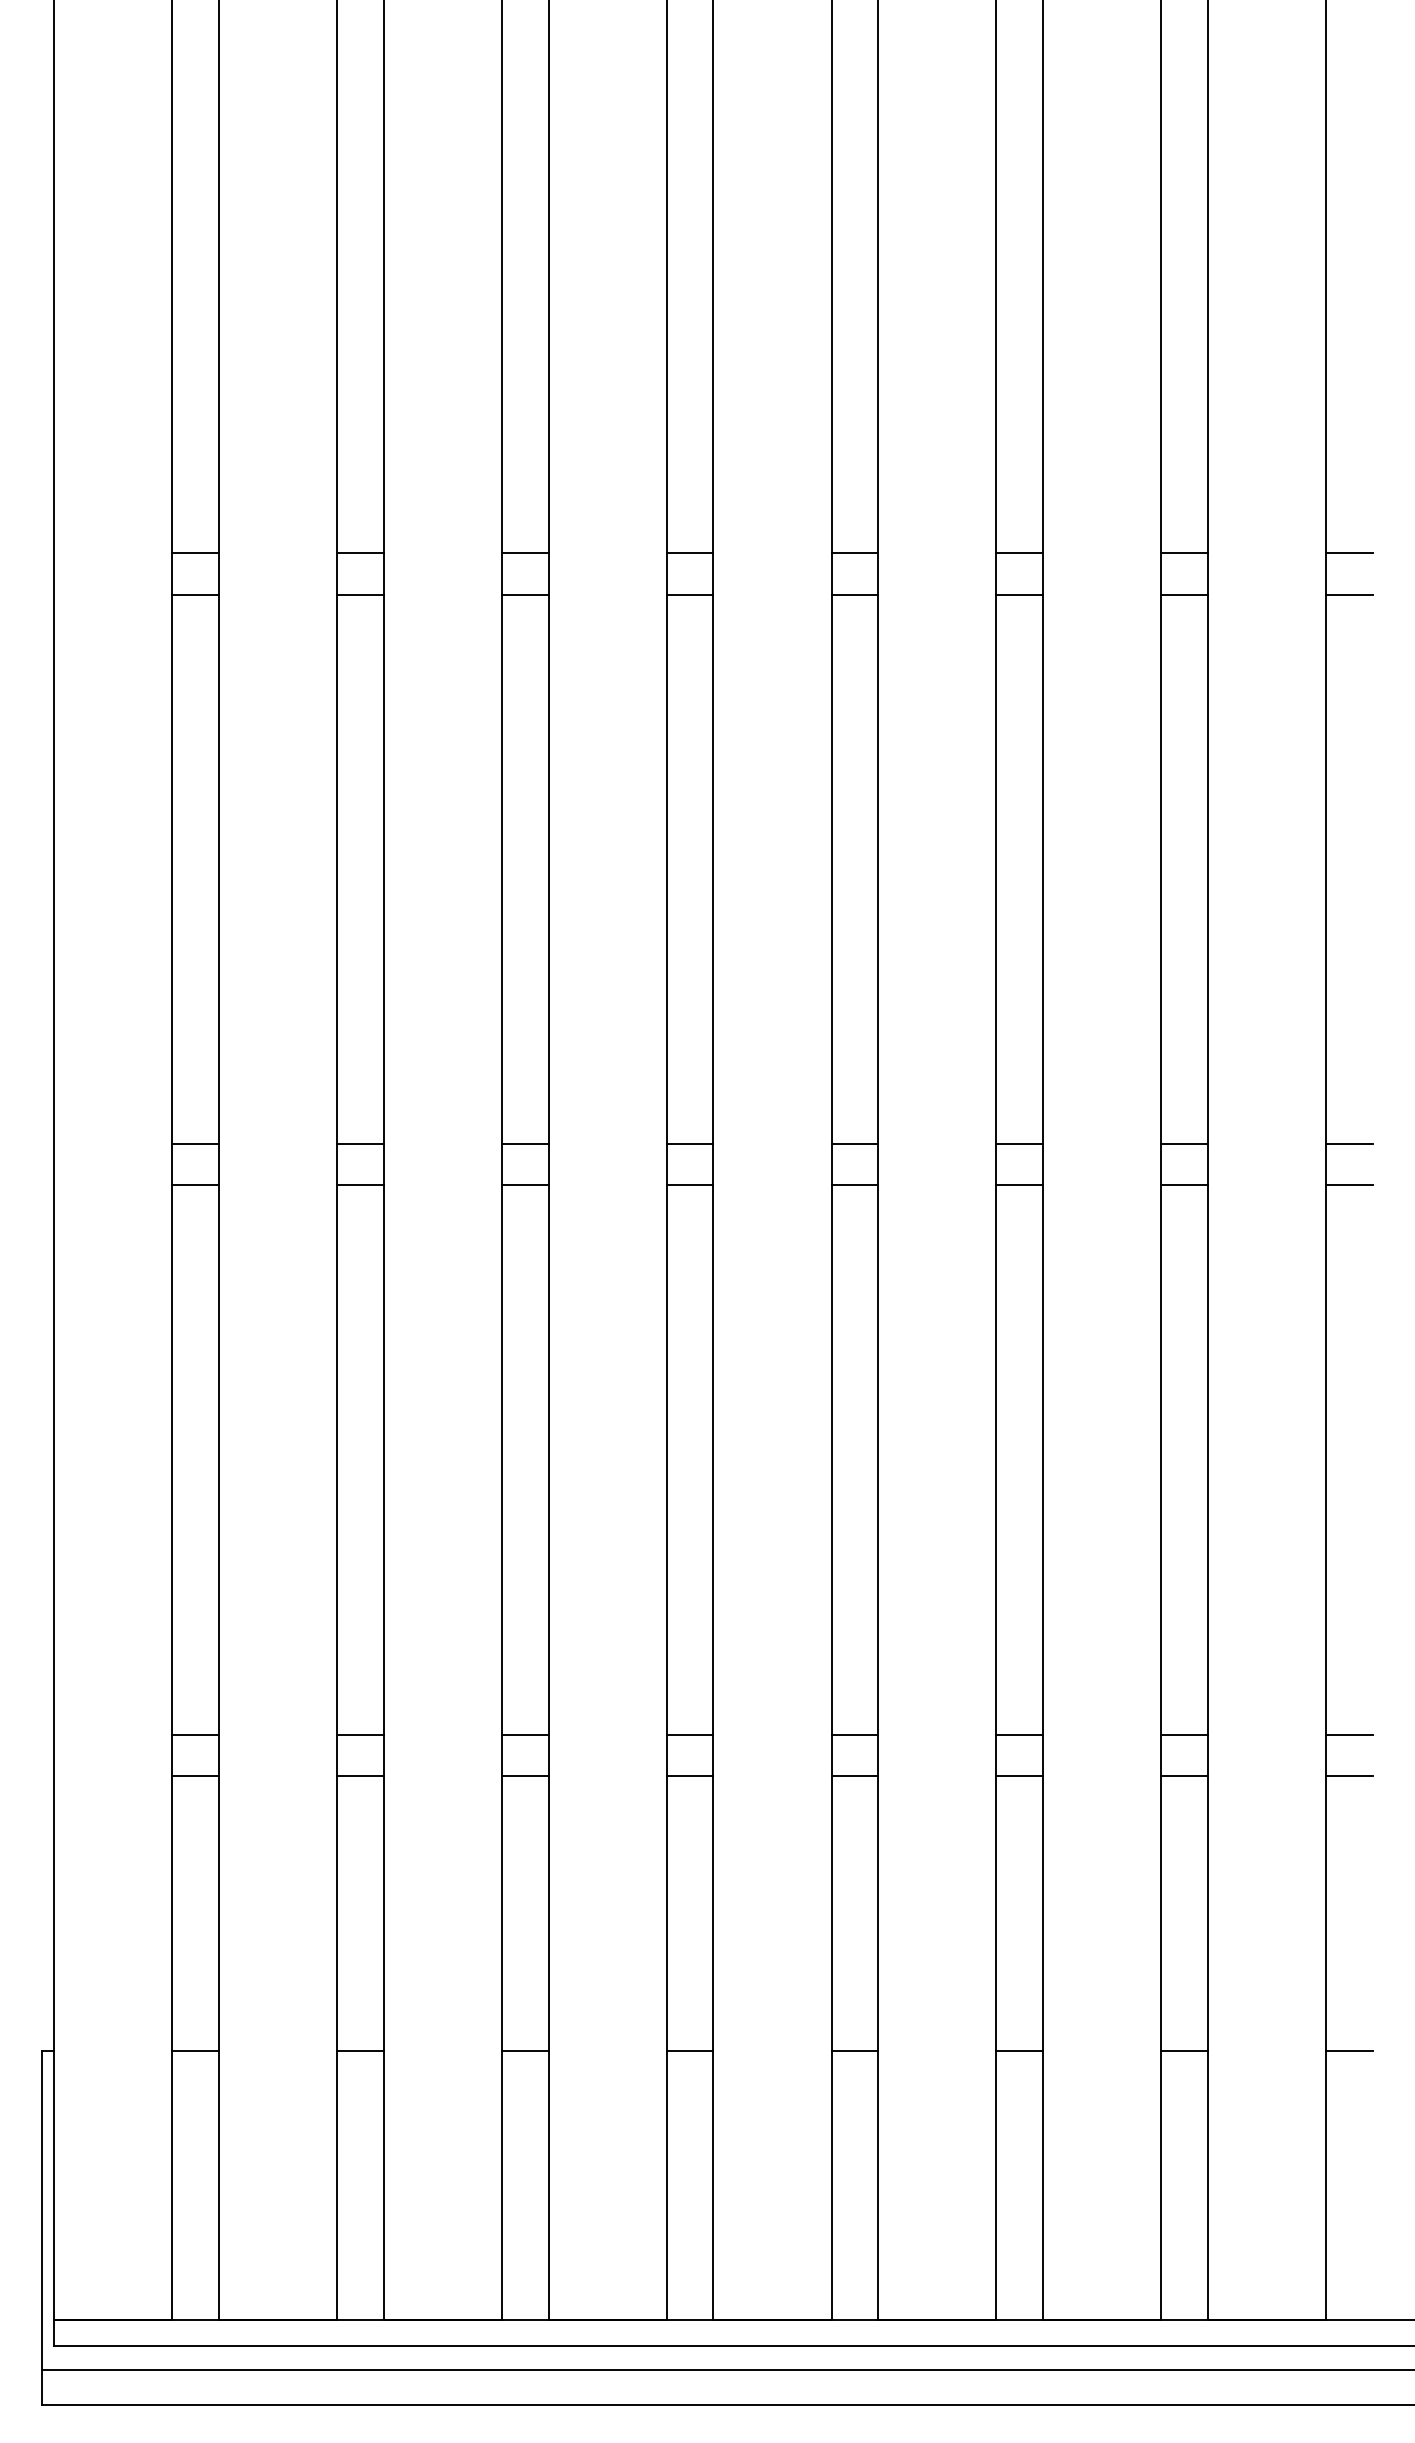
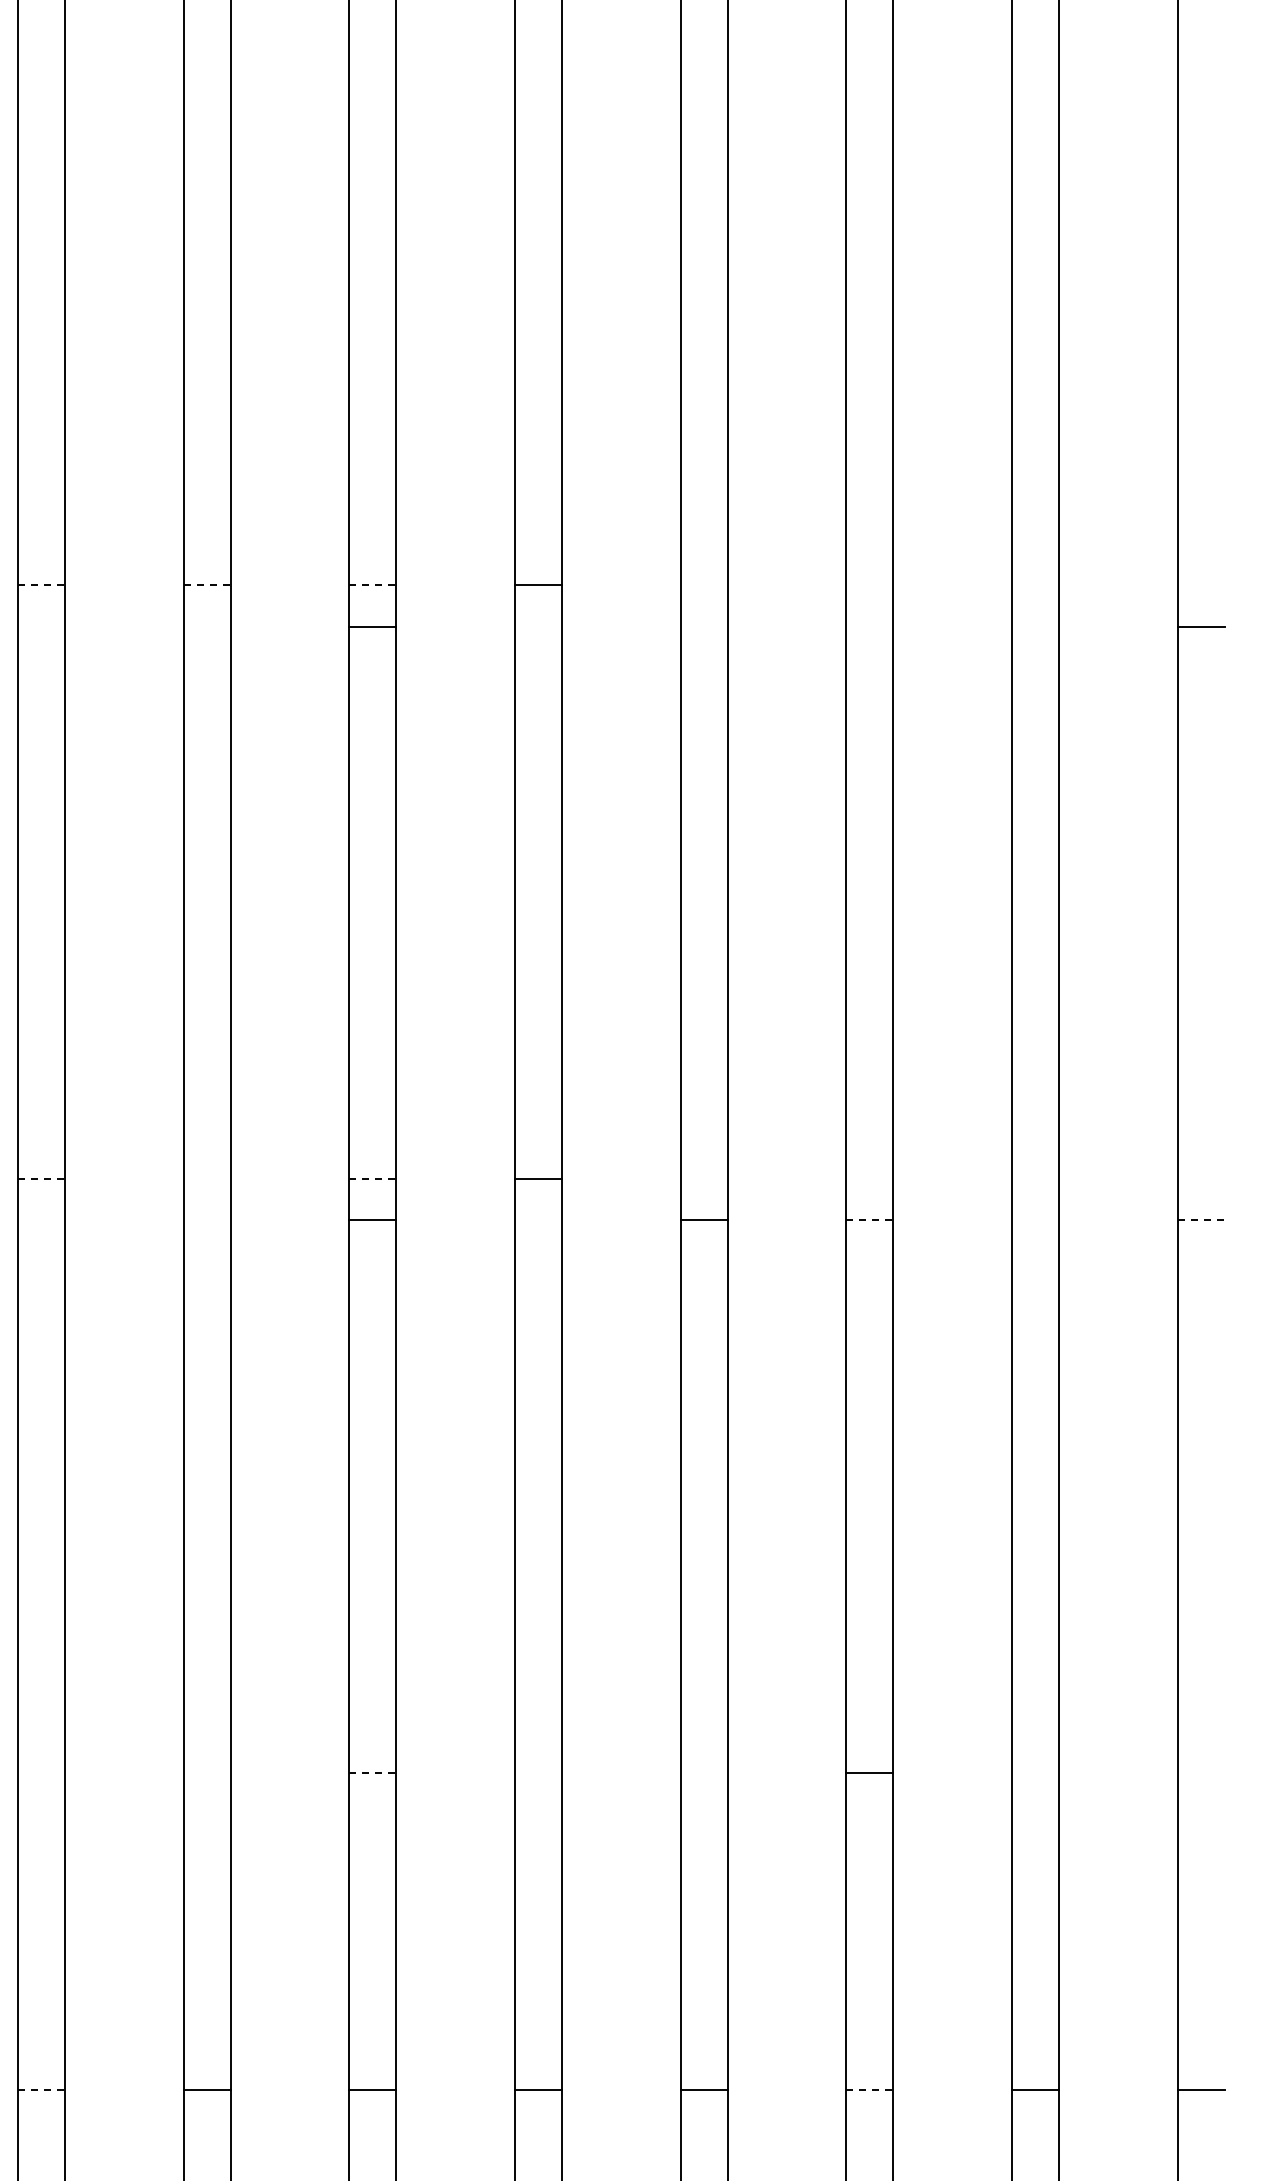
line: (196, 553) -> (42, 585), solid -> dashed
line: (360, 553) -> (207, 585), solid -> dashed
line: (525, 553) -> (373, 585), solid -> dashed
line: (854, 553) -> (703, 585), removed
line: (1019, 553) -> (869, 585), removed
line: (1184, 553) -> (1035, 585), removed
line: (1348, 553) -> (1200, 585), removed
line: (195, 594) -> (41, 626), removed
line: (360, 594) -> (207, 626), removed
line: (689, 594) -> (537, 626), removed
line: (854, 594) -> (703, 626), removed
line: (1019, 594) -> (869, 626), removed
line: (1184, 594) -> (1035, 626), removed
line: (196, 1144) -> (42, 1179), solid -> dashed
line: (360, 1144) -> (207, 1179), removed
line: (525, 1144) -> (373, 1179), solid -> dashed
line: (854, 1144) -> (703, 1179), removed
line: (1019, 1144) -> (869, 1179), removed
line: (1184, 1144) -> (1035, 1179), removed
line: (1348, 1144) -> (1200, 1179), removed
line: (195, 1185) -> (41, 1220), removed
line: (360, 1185) -> (207, 1220), removed
line: (689, 1185) -> (537, 1220), removed
line: (1020, 1185) -> (870, 1220), solid -> dashed
line: (1184, 1185) -> (1035, 1220), removed
line: (1349, 1185) -> (1201, 1220), solid -> dashed
line: (195, 1734) -> (41, 1772), removed
line: (360, 1734) -> (207, 1772), removed
line: (525, 1734) -> (373, 1772), solid -> dashed
line: (689, 1734) -> (537, 1772), removed
line: (854, 1734) -> (703, 1772), removed
line: (1184, 1734) -> (1035, 1772), removed
line: (1348, 1734) -> (1200, 1772), removed
line: (195, 1776) -> (41, 1814), removed
line: (360, 1776) -> (207, 1814), removed
line: (524, 1776) -> (372, 1814), removed
line: (689, 1776) -> (537, 1814), removed
line: (854, 1776) -> (703, 1814), removed
line: (1019, 1776) -> (869, 1814), removed
line: (1184, 1776) -> (1035, 1814), removed
line: (1348, 1776) -> (1200, 1814), removed
line: (196, 2050) -> (42, 2089), solid -> dashed
line: (1020, 2050) -> (870, 2089), solid -> dashed

